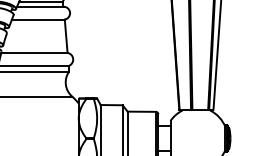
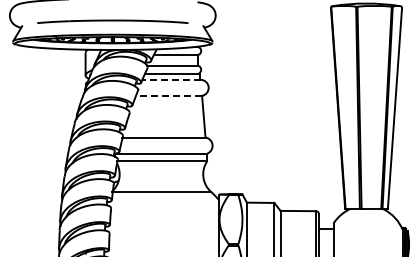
line: (39, 6) -> (170, 79), solid -> dashed
line: (37, 19) -> (168, 95), solid -> dashed

